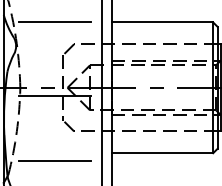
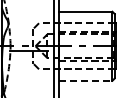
line: (54, 21) -> (28, 11), removed
line: (162, 152) -> (85, 80), solid -> dashed
line: (54, 162) -> (28, 85), removed

